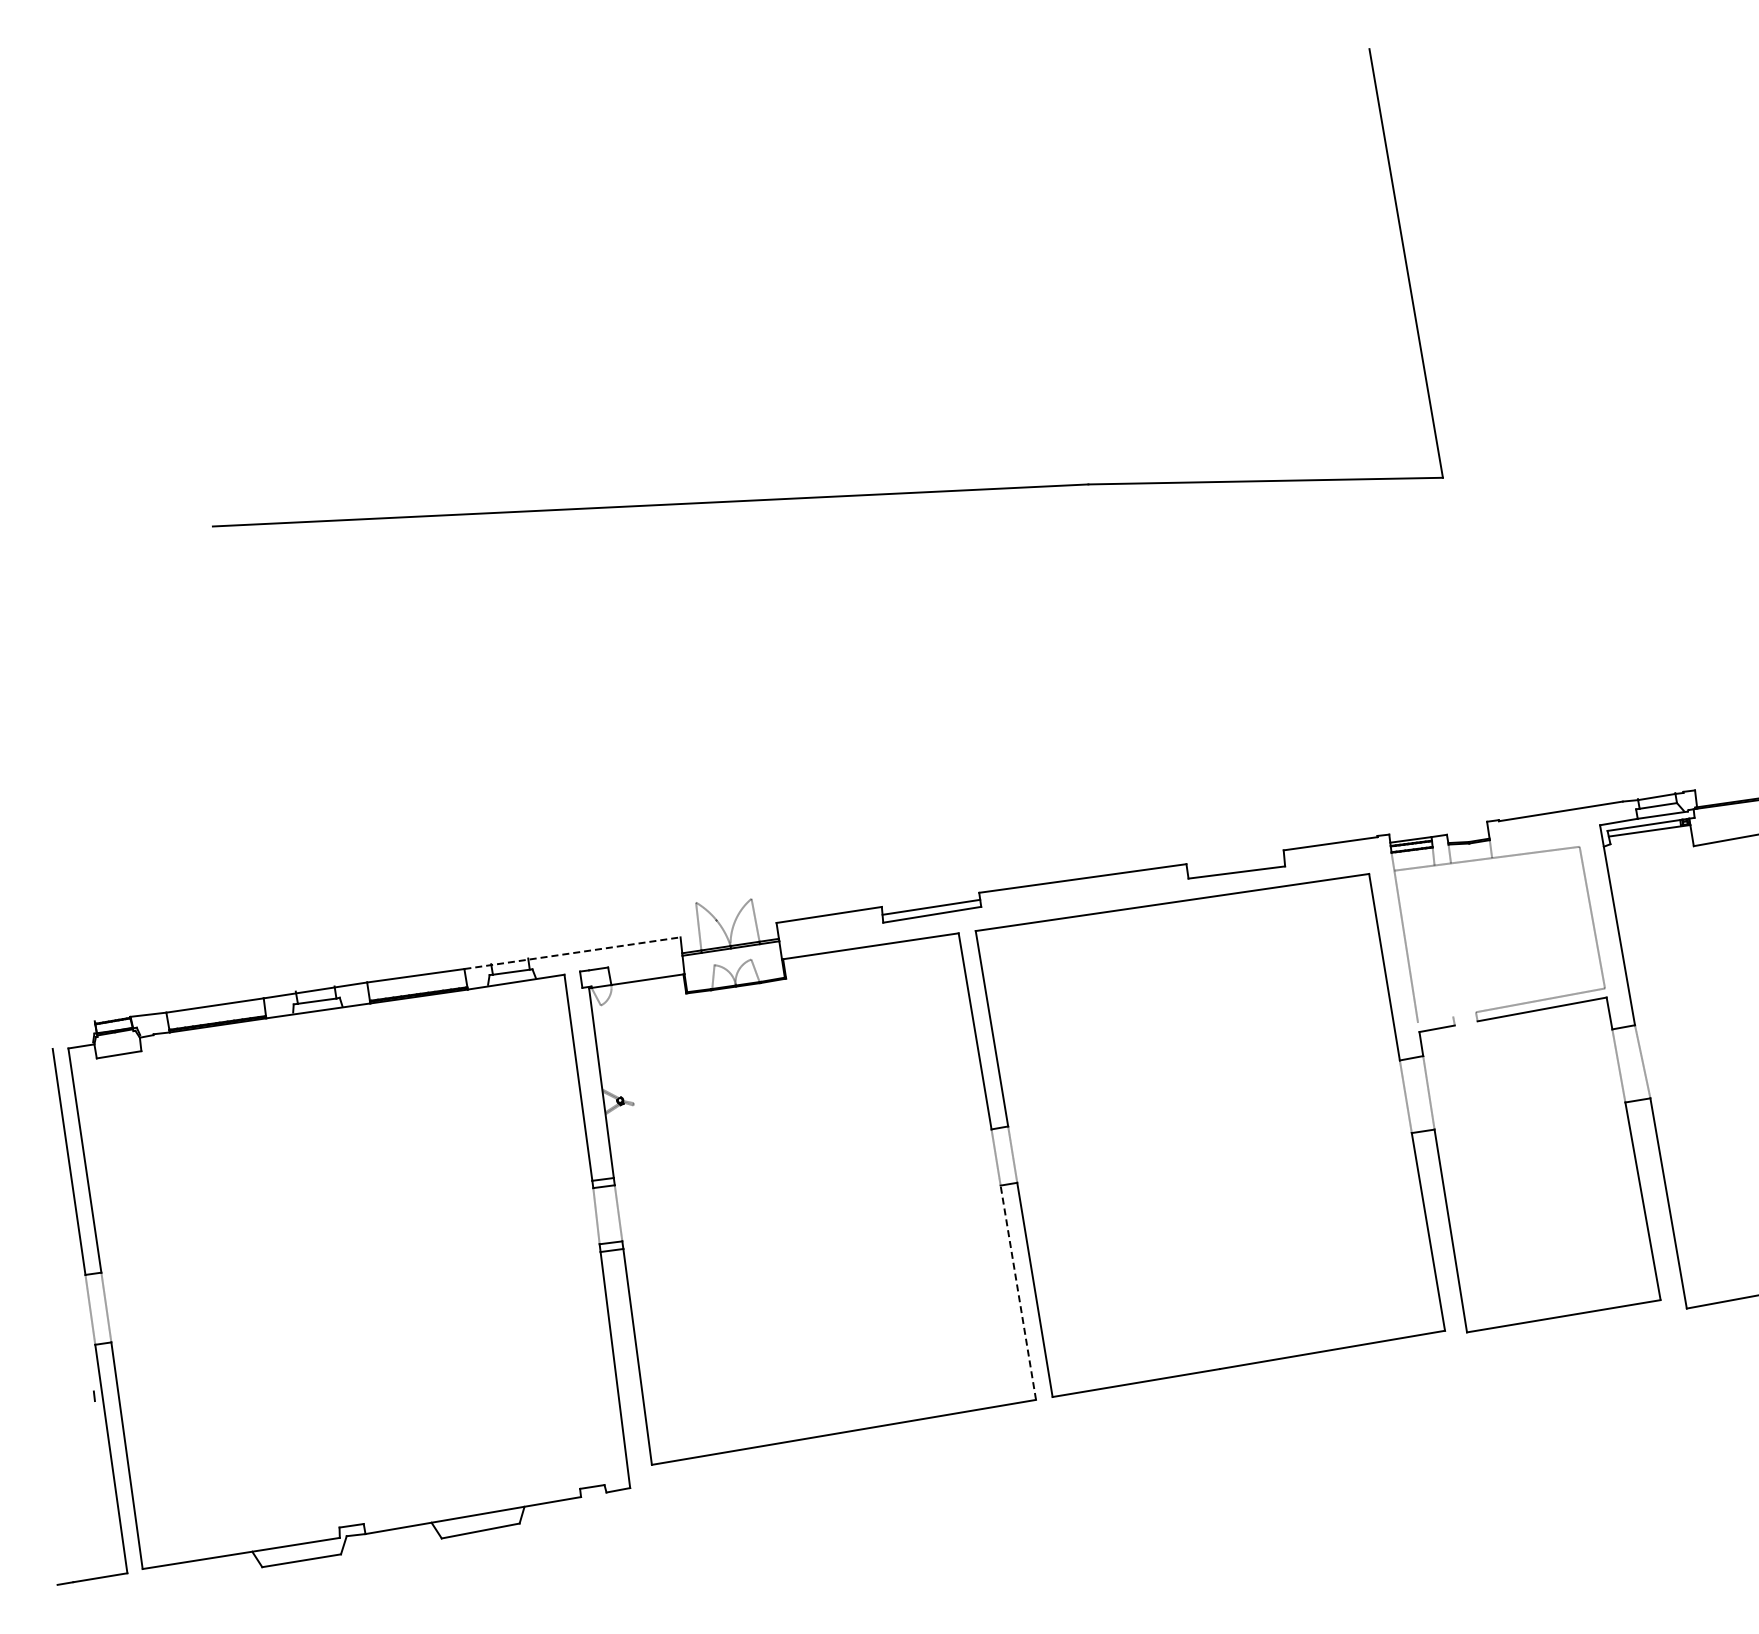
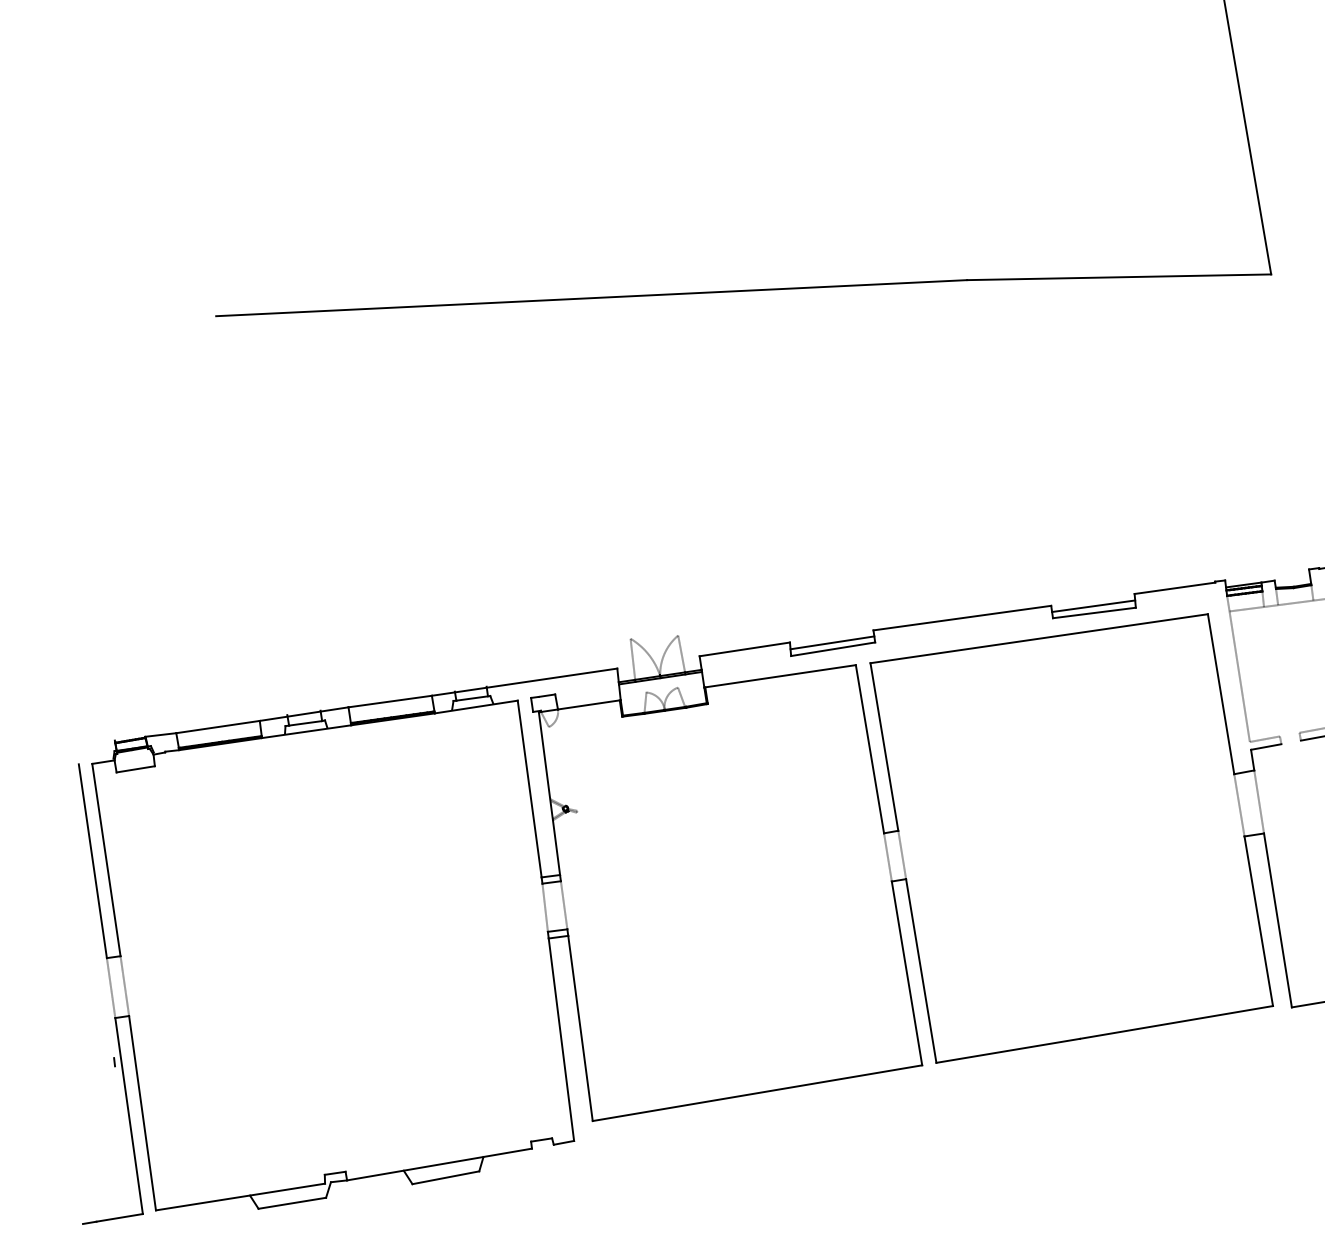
line: (1235, 864) -> (1093, 606), added
line: (572, 953) -> (524, 682), dashed -> solid
line: (1435, 1019) -> (1264, 739), added
line: (1018, 1292) -> (907, 973), dashed -> solid

